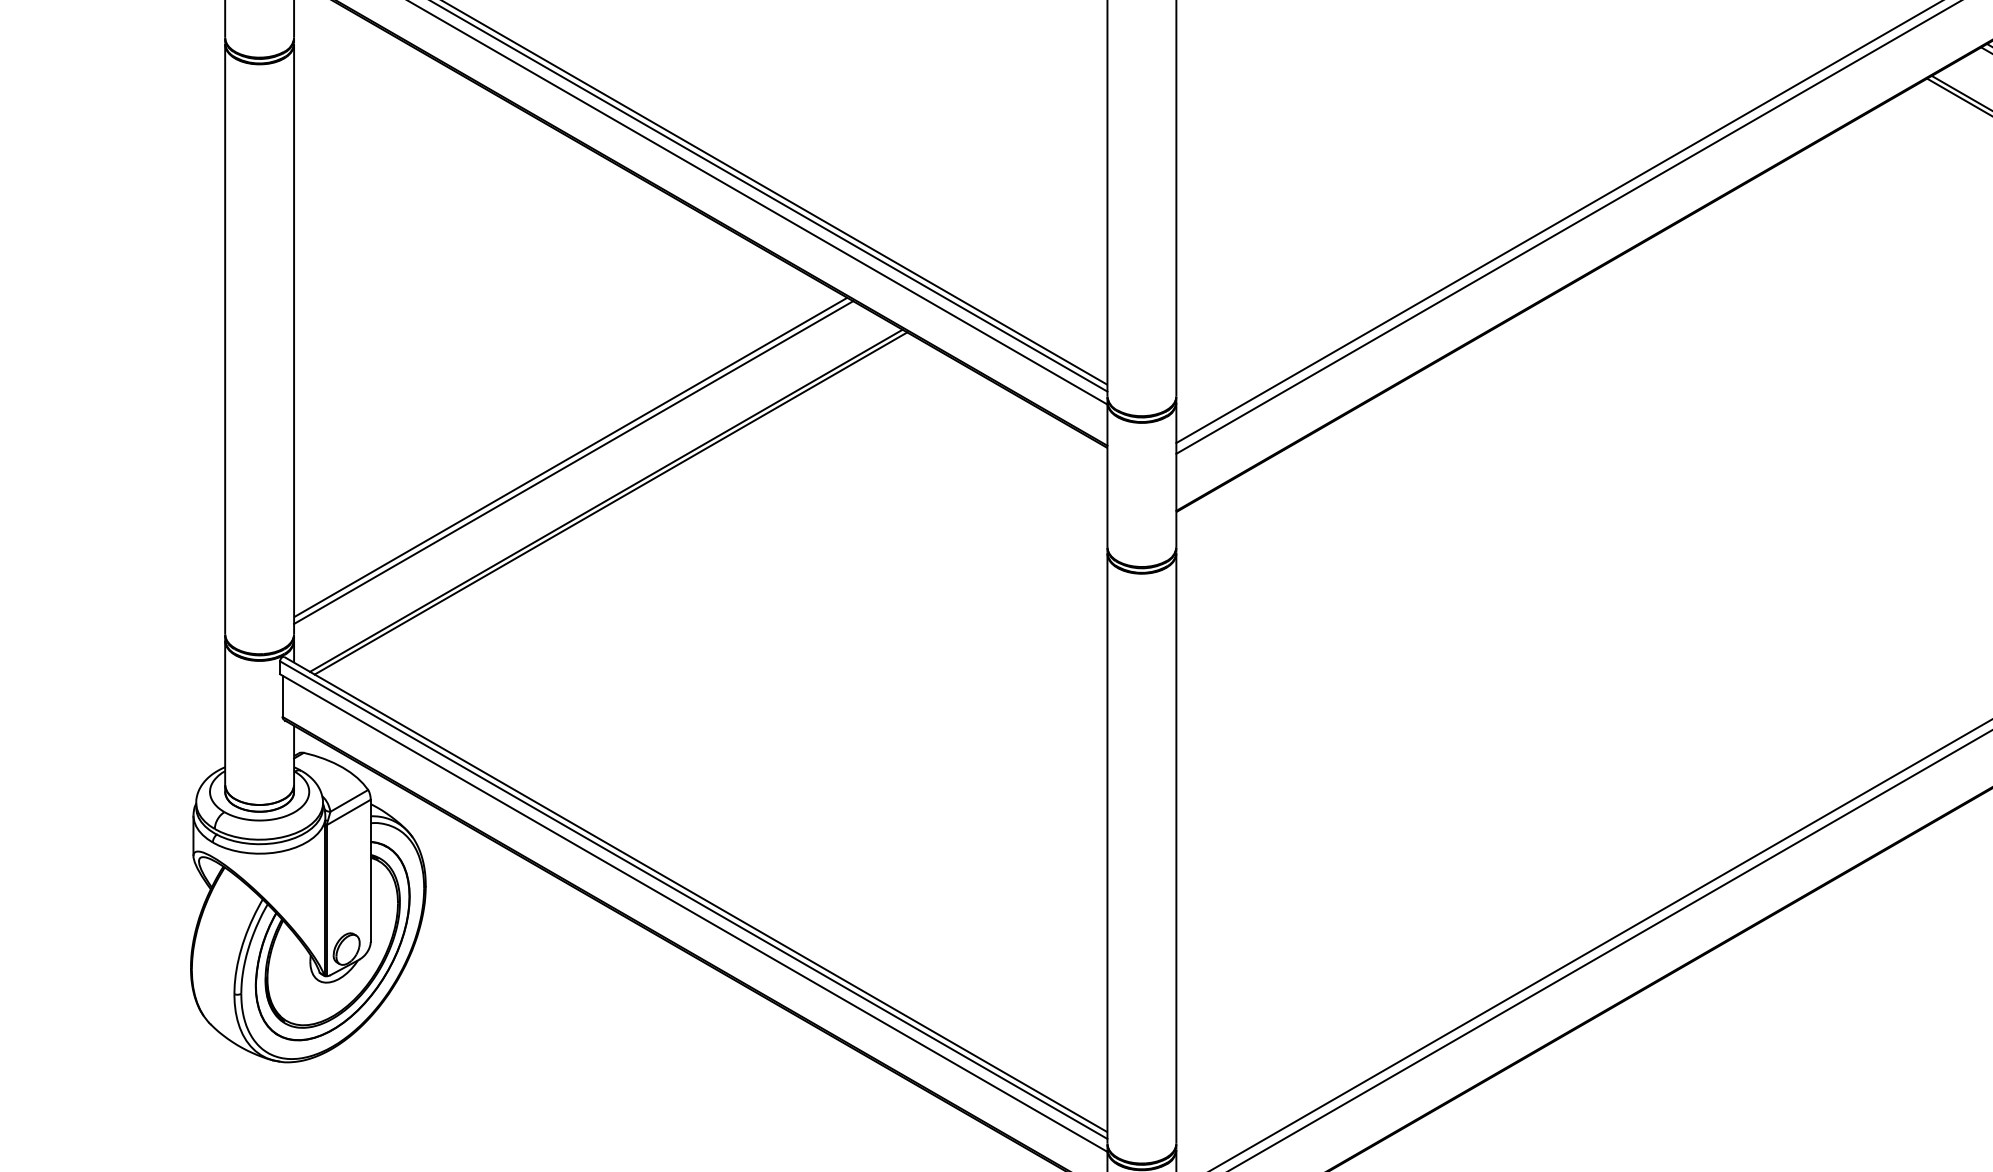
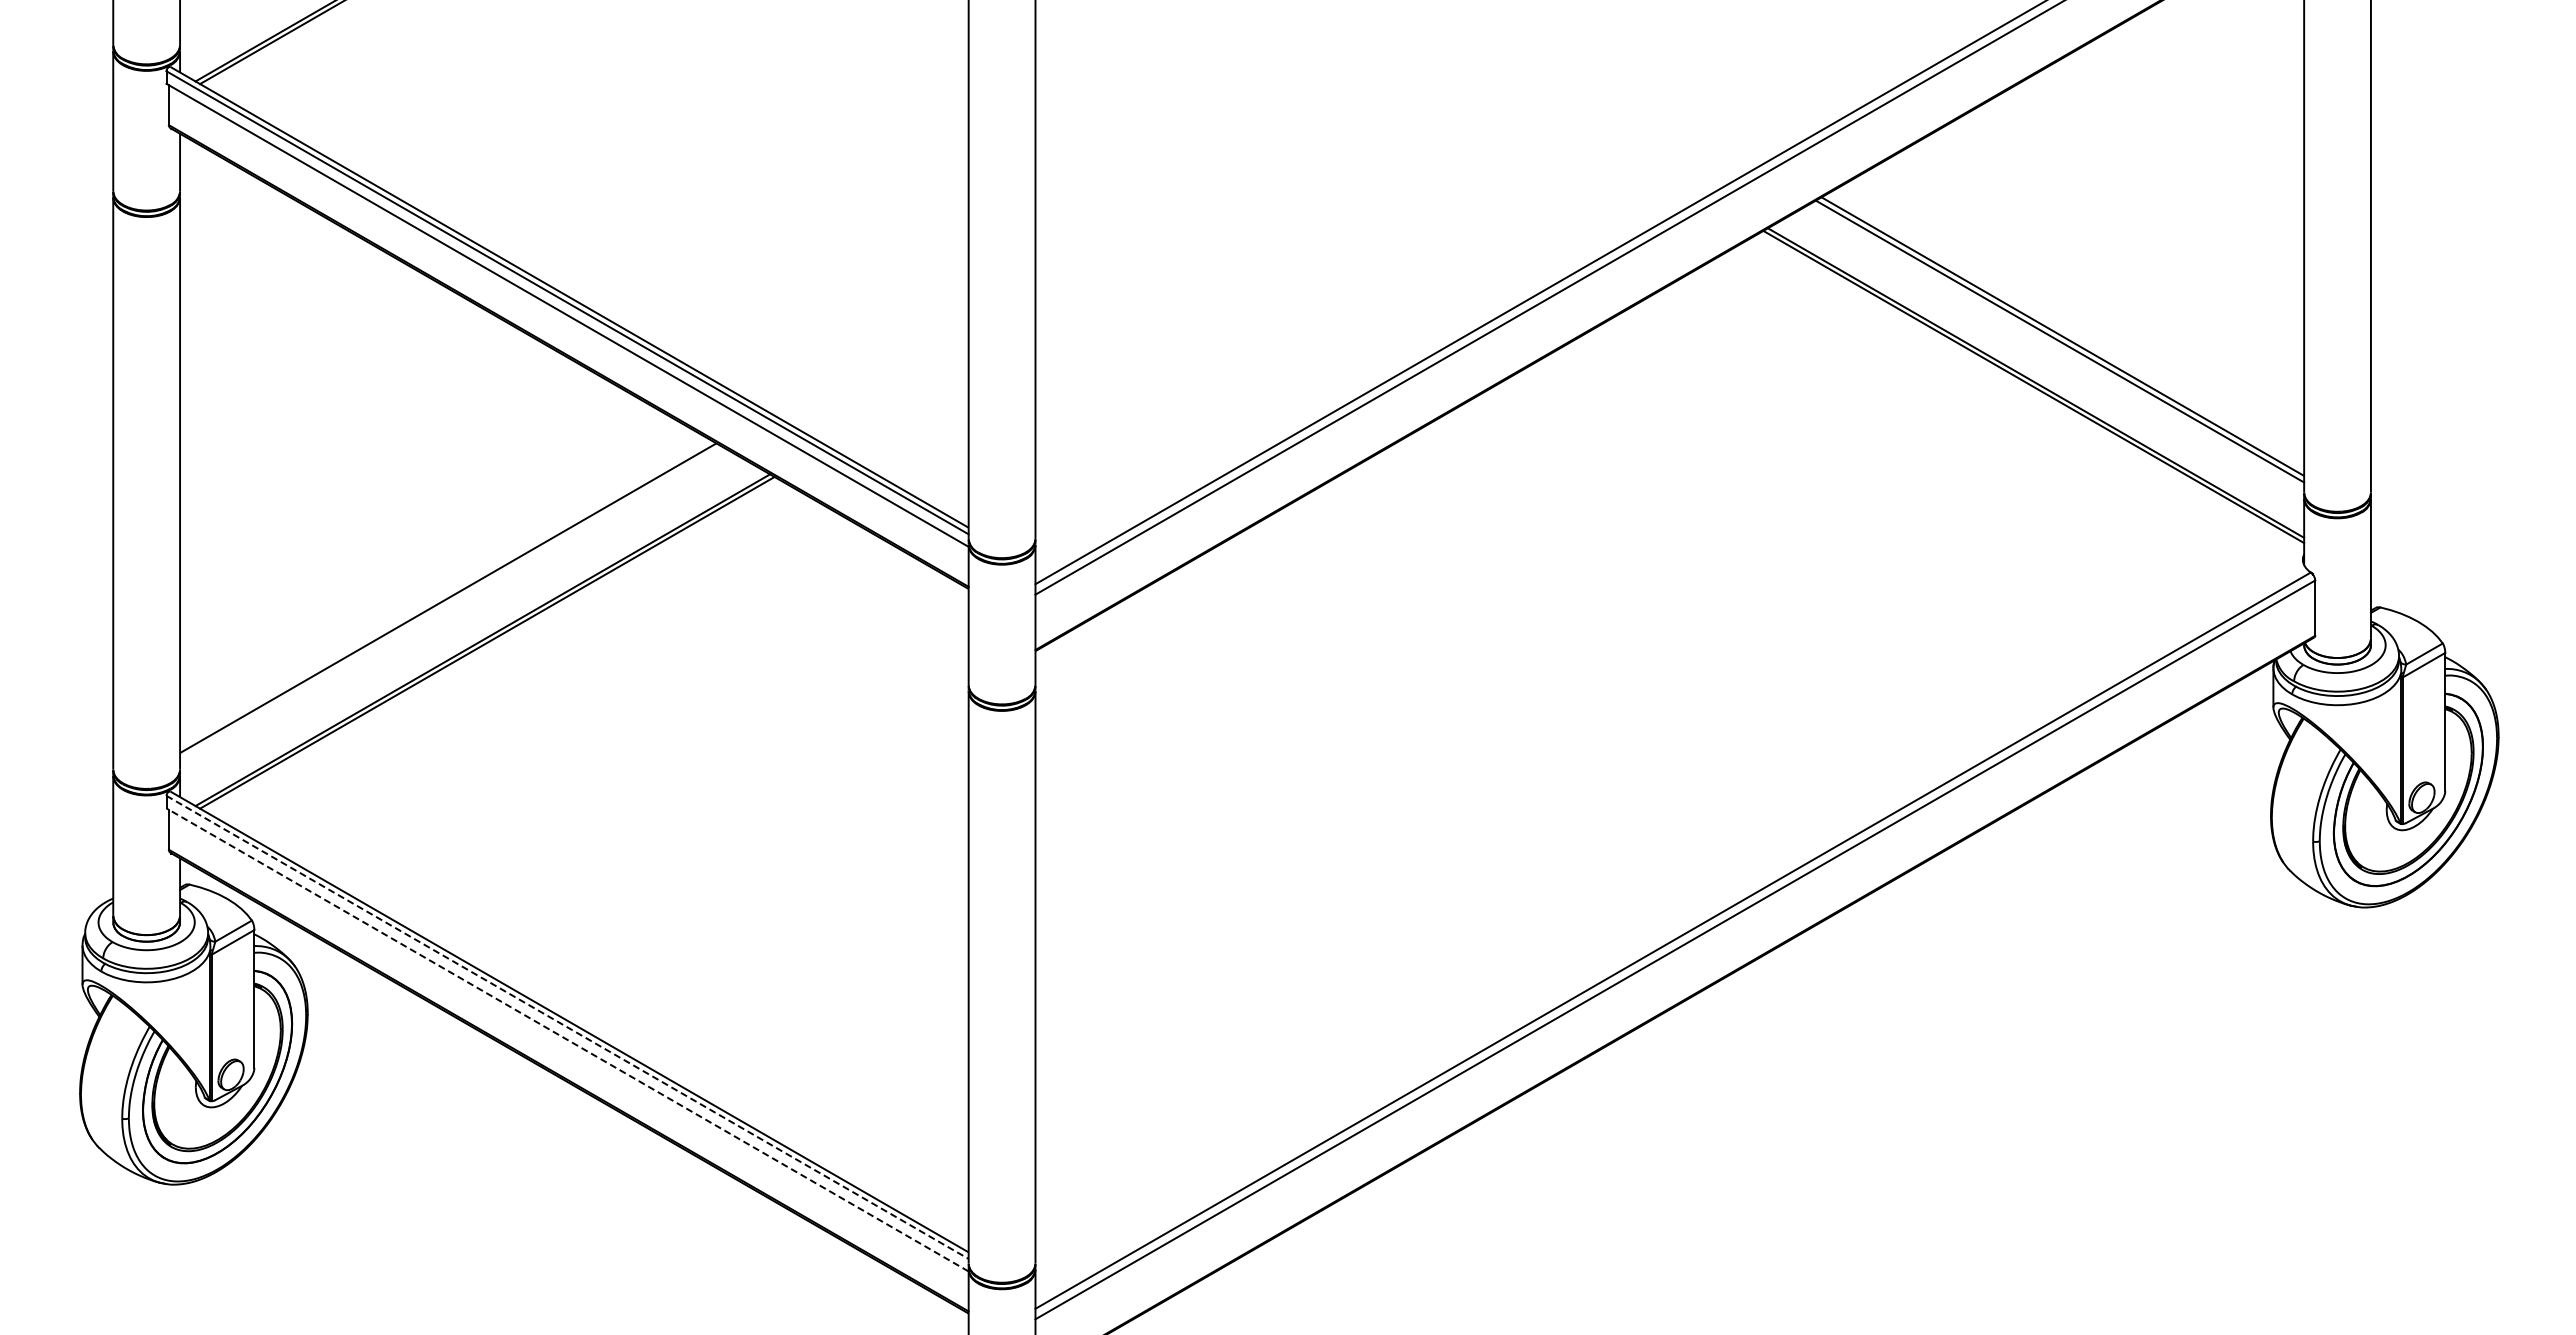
line: (574, 461) -> (451, 602), removed
line: (694, 900) -> (568, 1027), solid -> dashed
line: (693, 912) -> (567, 1039), solid -> dashed

